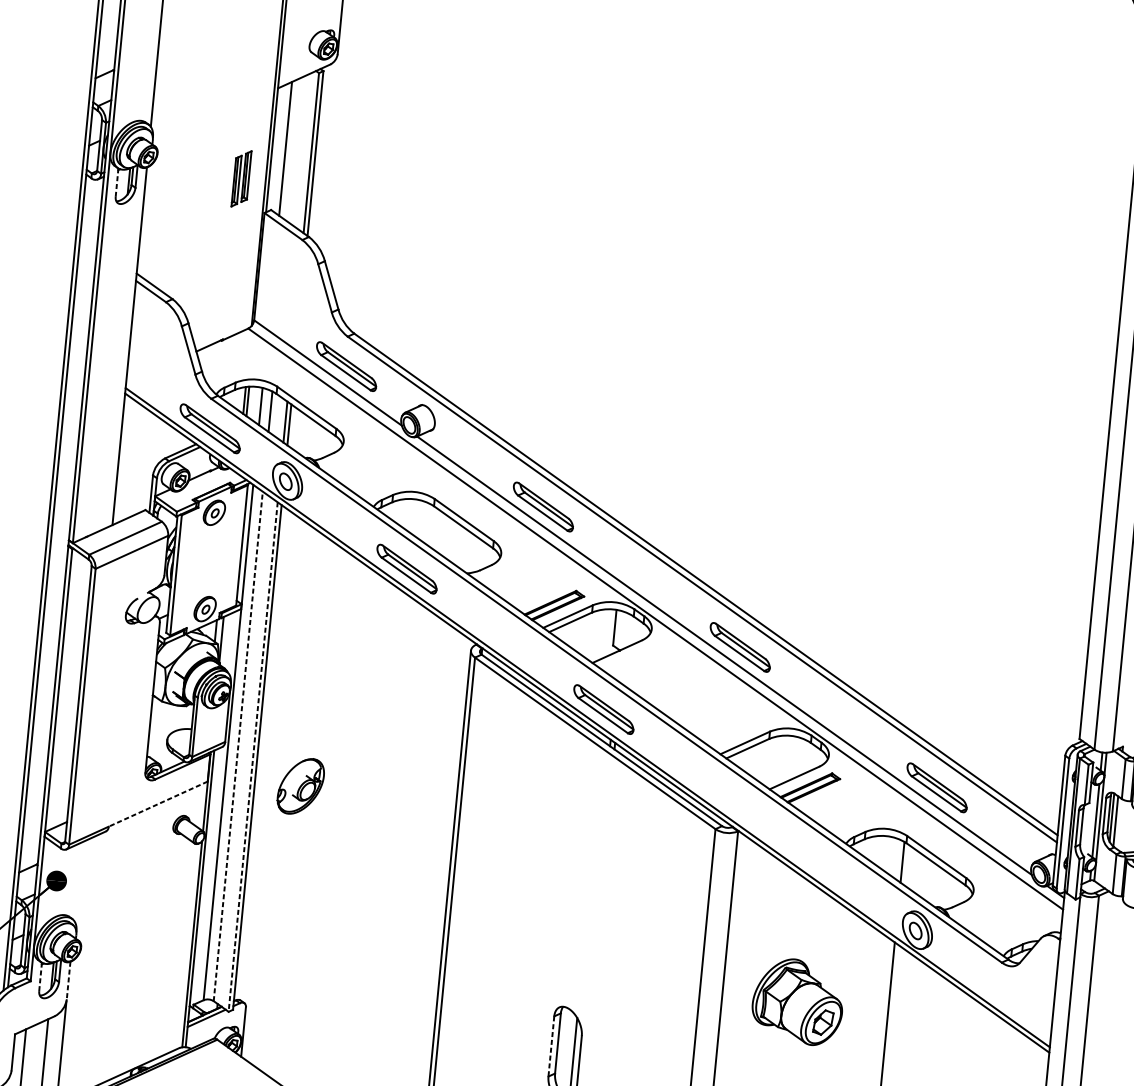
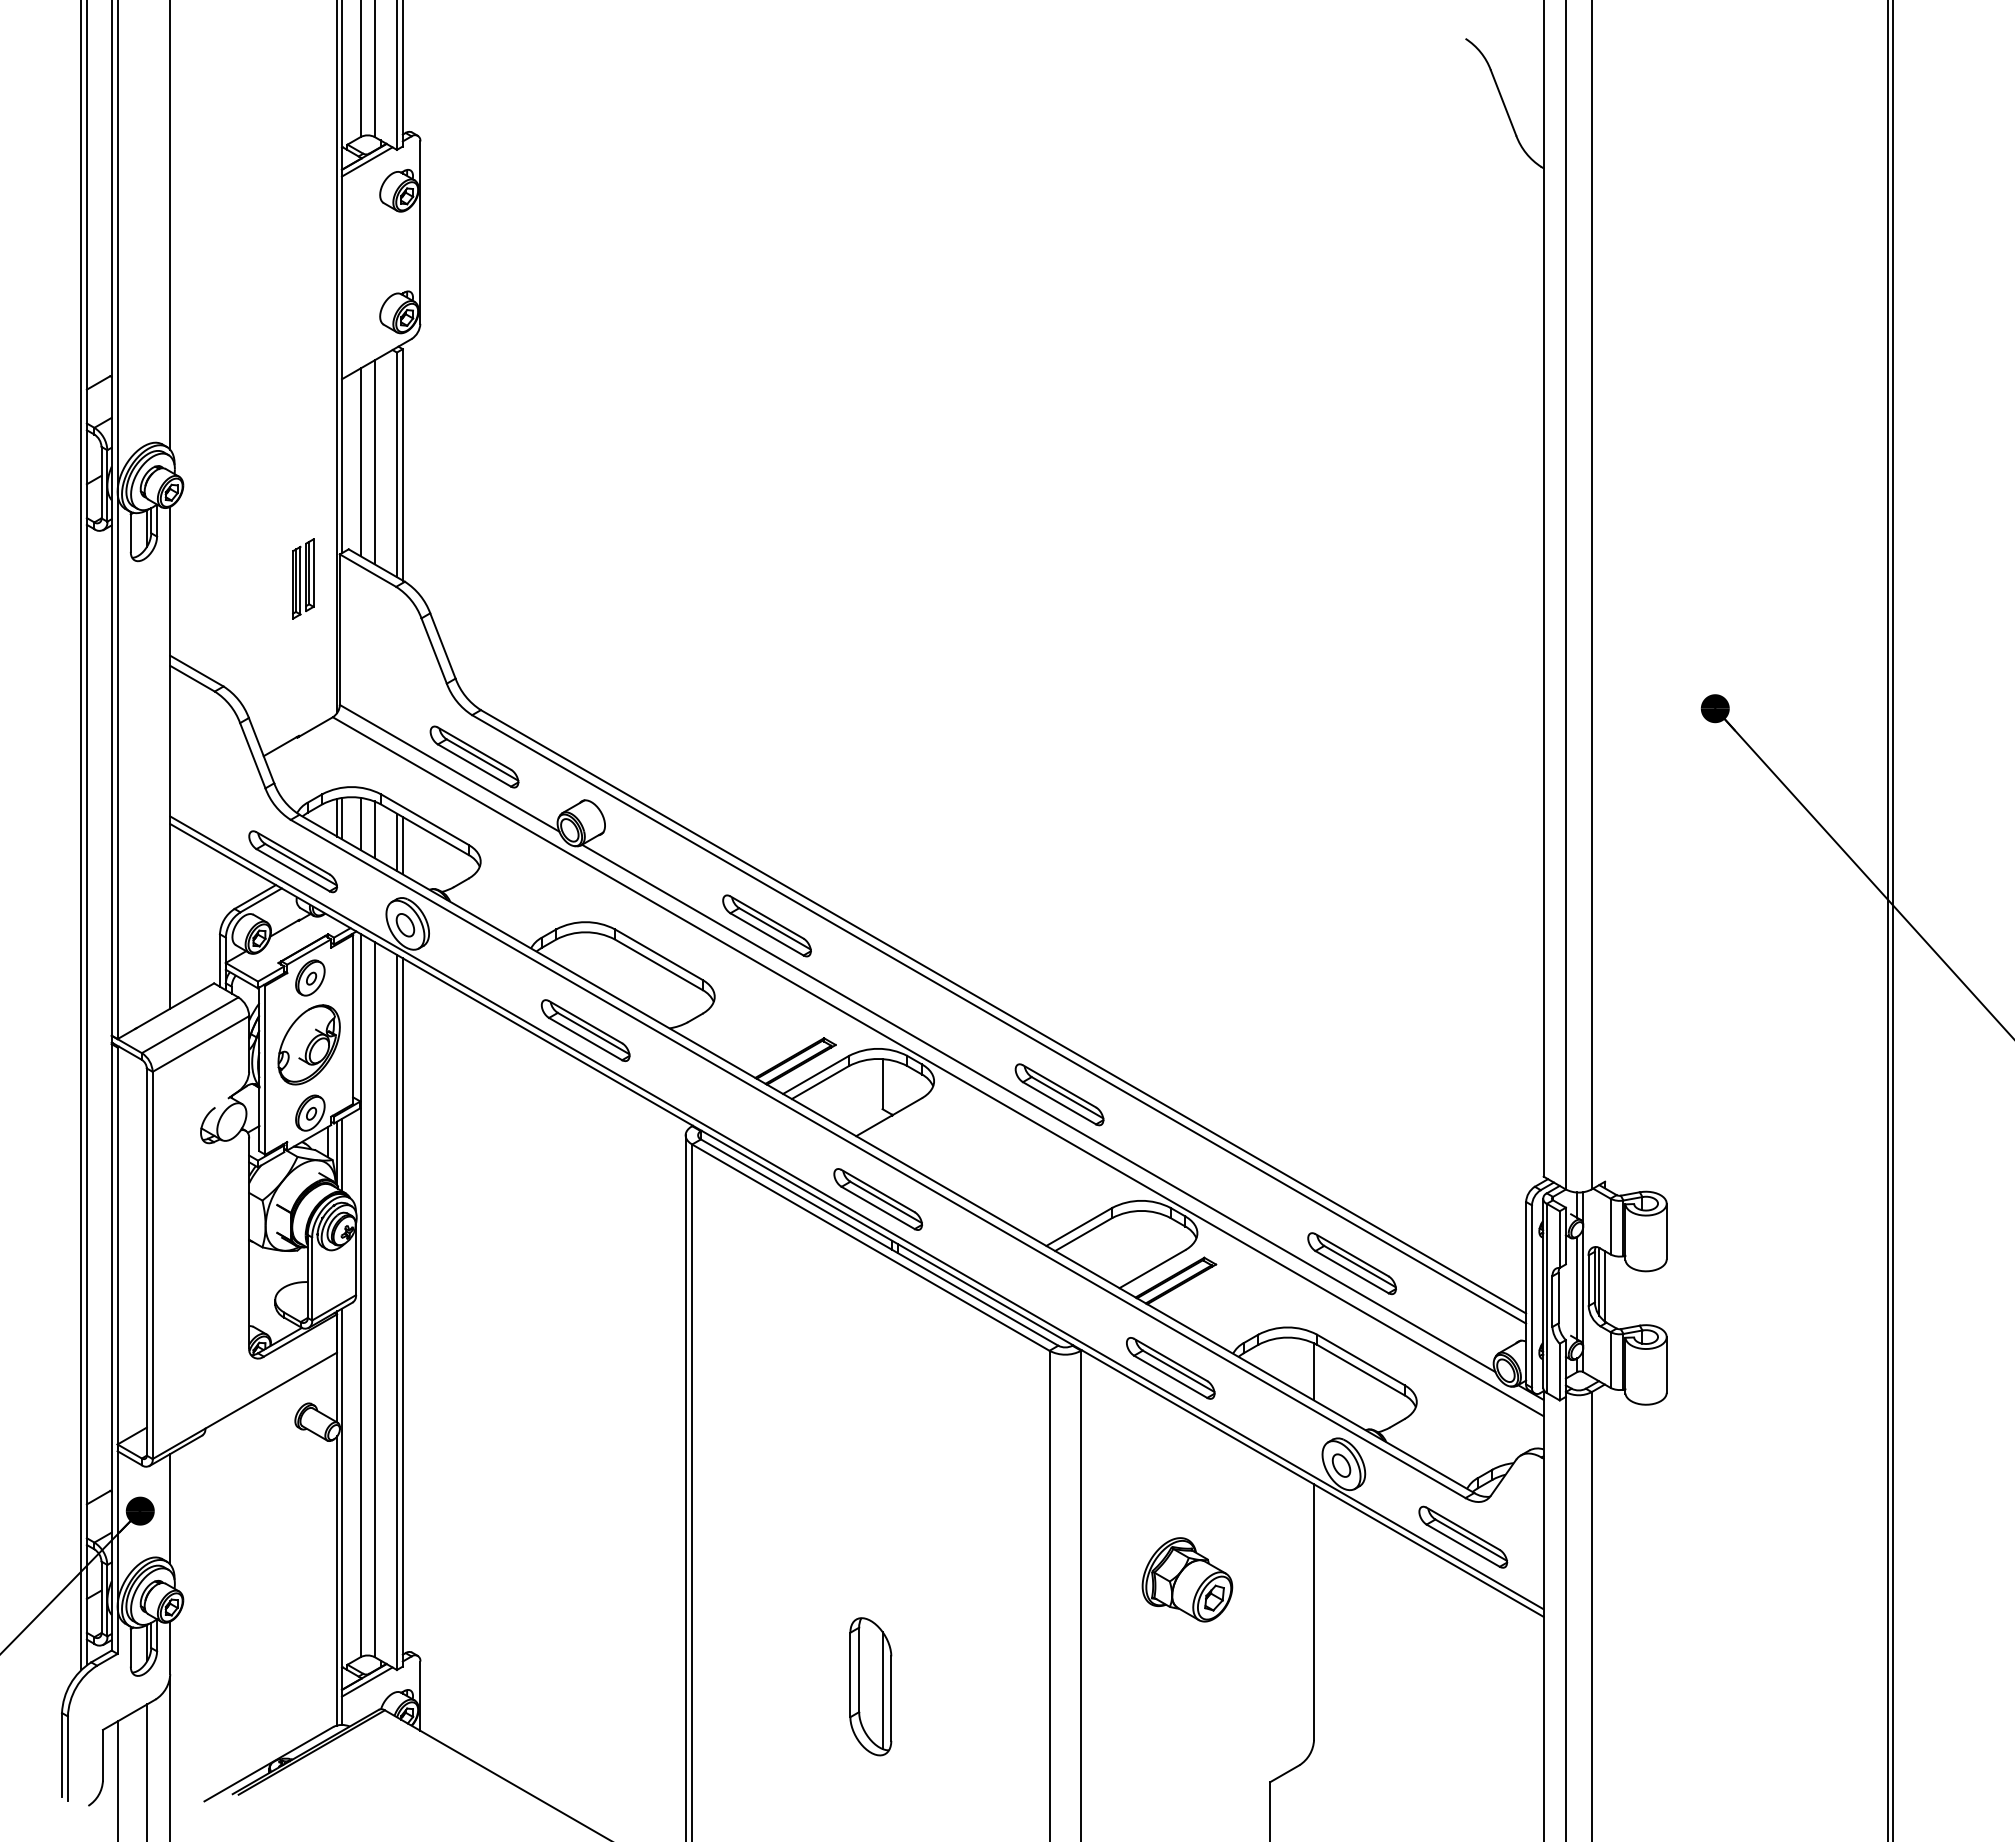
line: (295, 149) -> (374, 462), added
part: (241, 178) -> (303, 578), moved
line: (116, 182) -> (130, 531), dashed -> solid
line: (224, 640) -> (341, 1154), added
line: (238, 746) -> (374, 1299), dashed -> solid
line: (252, 757) -> (396, 1312), dashed -> solid
part: (300, 786) -> (308, 1044), moved
line: (158, 804) -> (271, 1390), dashed -> solid
part: (800, 850) -> (1170, 1368), added
line: (78, 881) -> (170, 1509), added
line: (40, 976) -> (130, 1646), dashed -> solid
line: (68, 980) -> (170, 1648), dashed -> solid
part: (997, 989) -> (1463, 1536), added
part: (798, 1001) -> (1187, 1579), size x0.71
line: (551, 1046) -> (850, 1675), dashed -> solid

